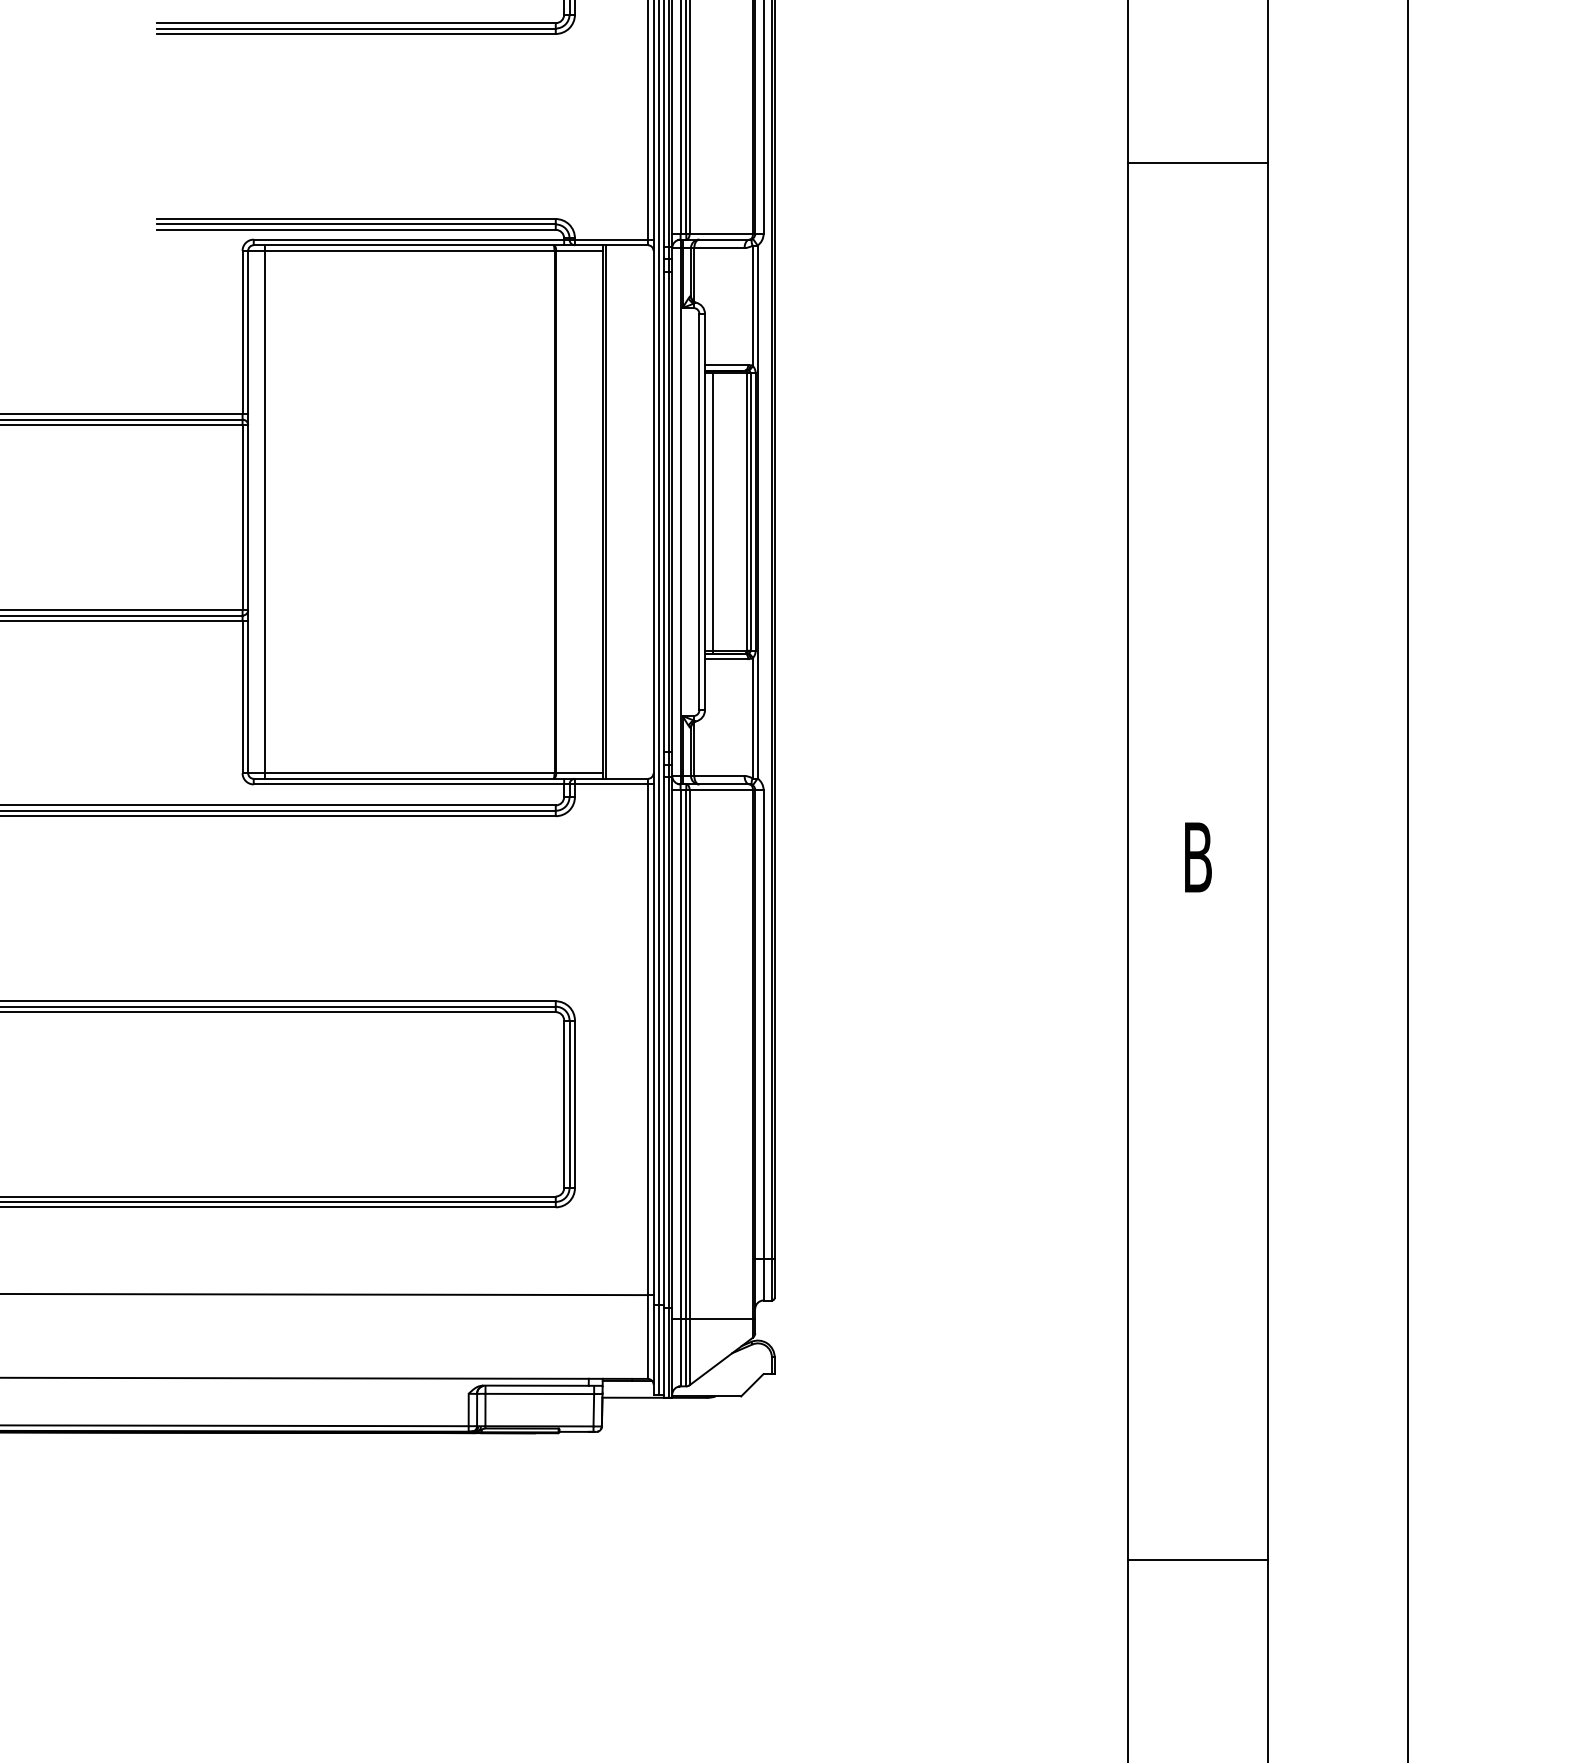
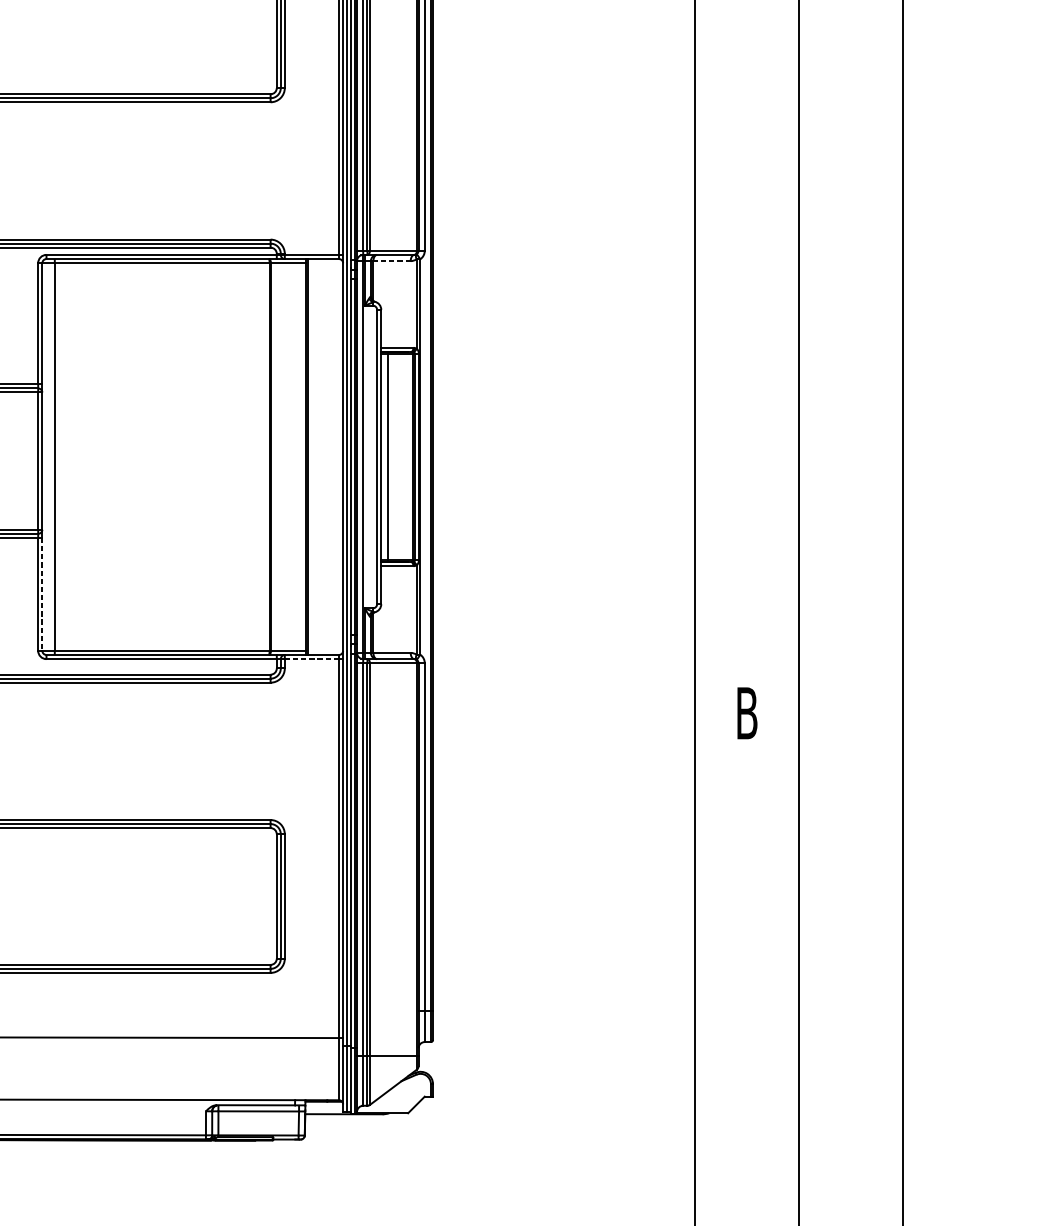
line: (1198, 163) -> (747, 198), removed
line: (718, 248) -> (391, 261), solid -> dashed
line: (248, 697) -> (42, 594), solid -> dashed
line: (610, 784) -> (311, 659), solid -> dashed

